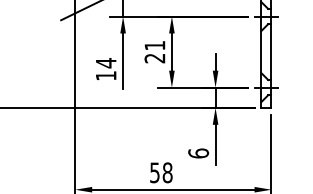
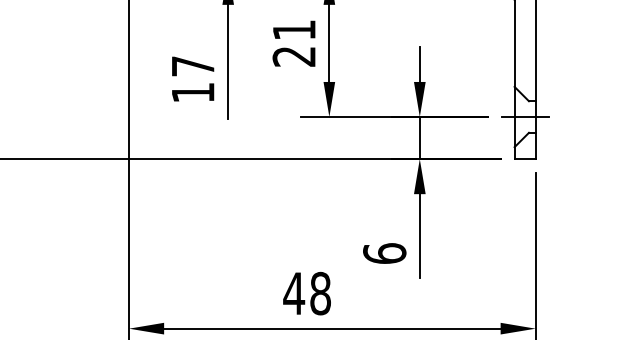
text: (106, 63) -> (193, 67), 14 -> 17
text: (154, 172) -> (293, 292), 58 -> 48

